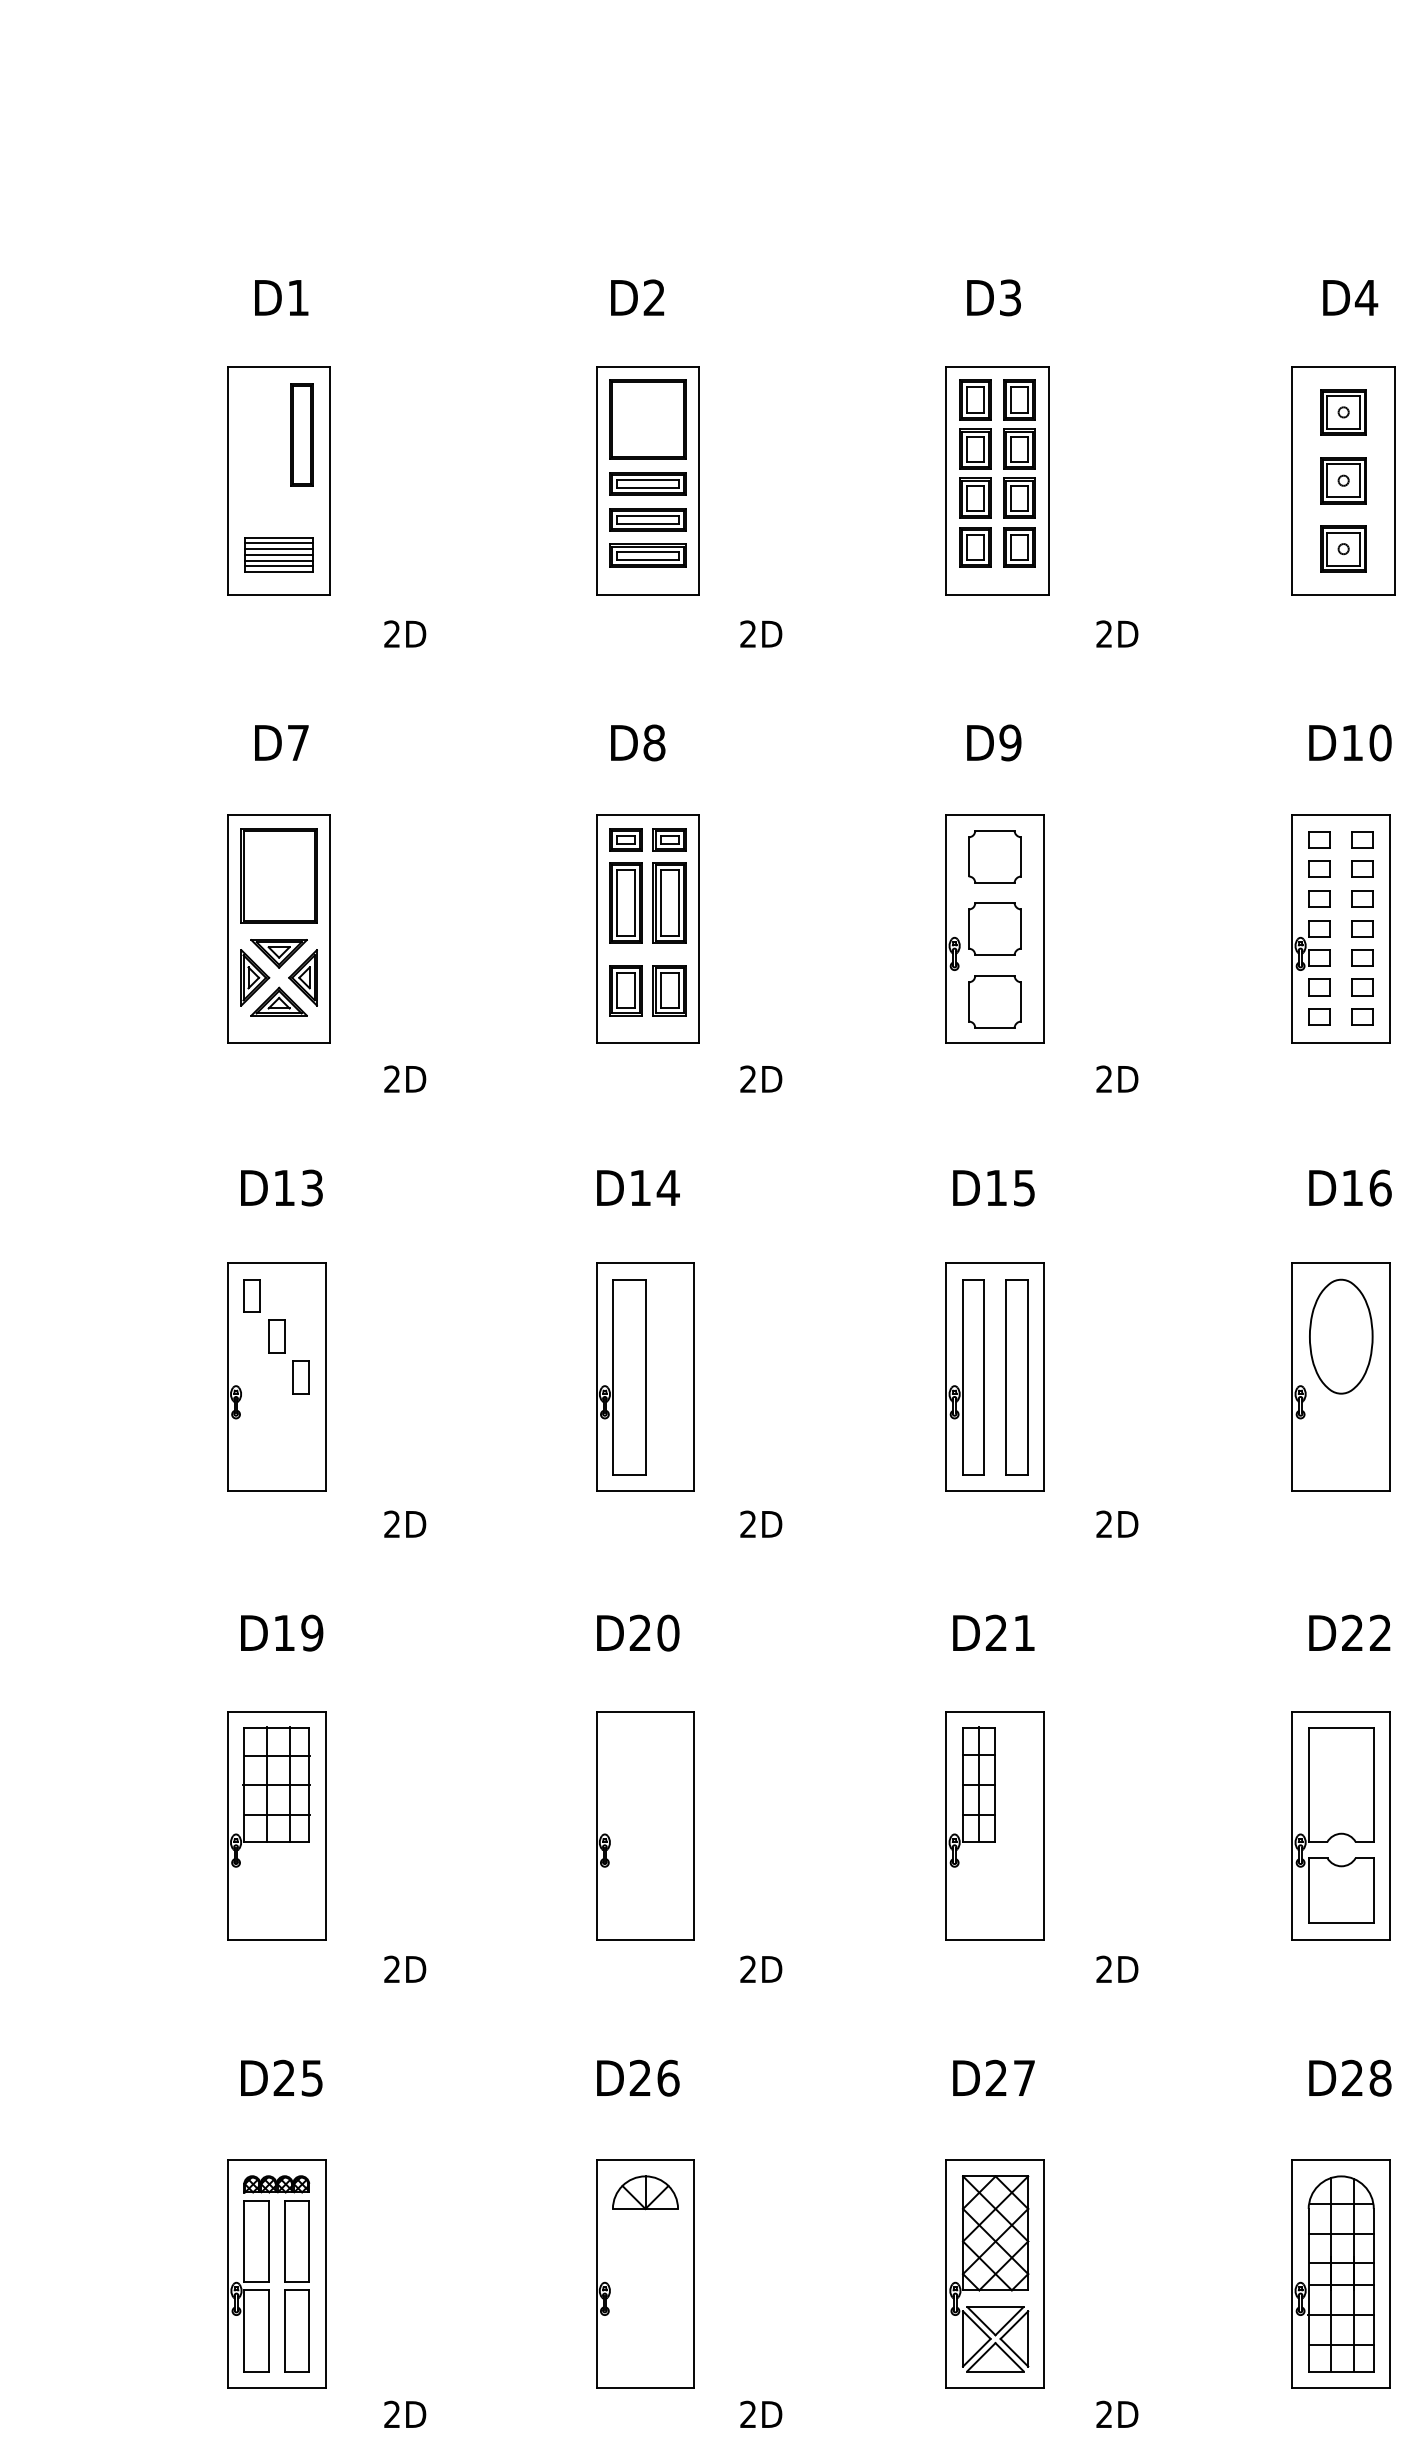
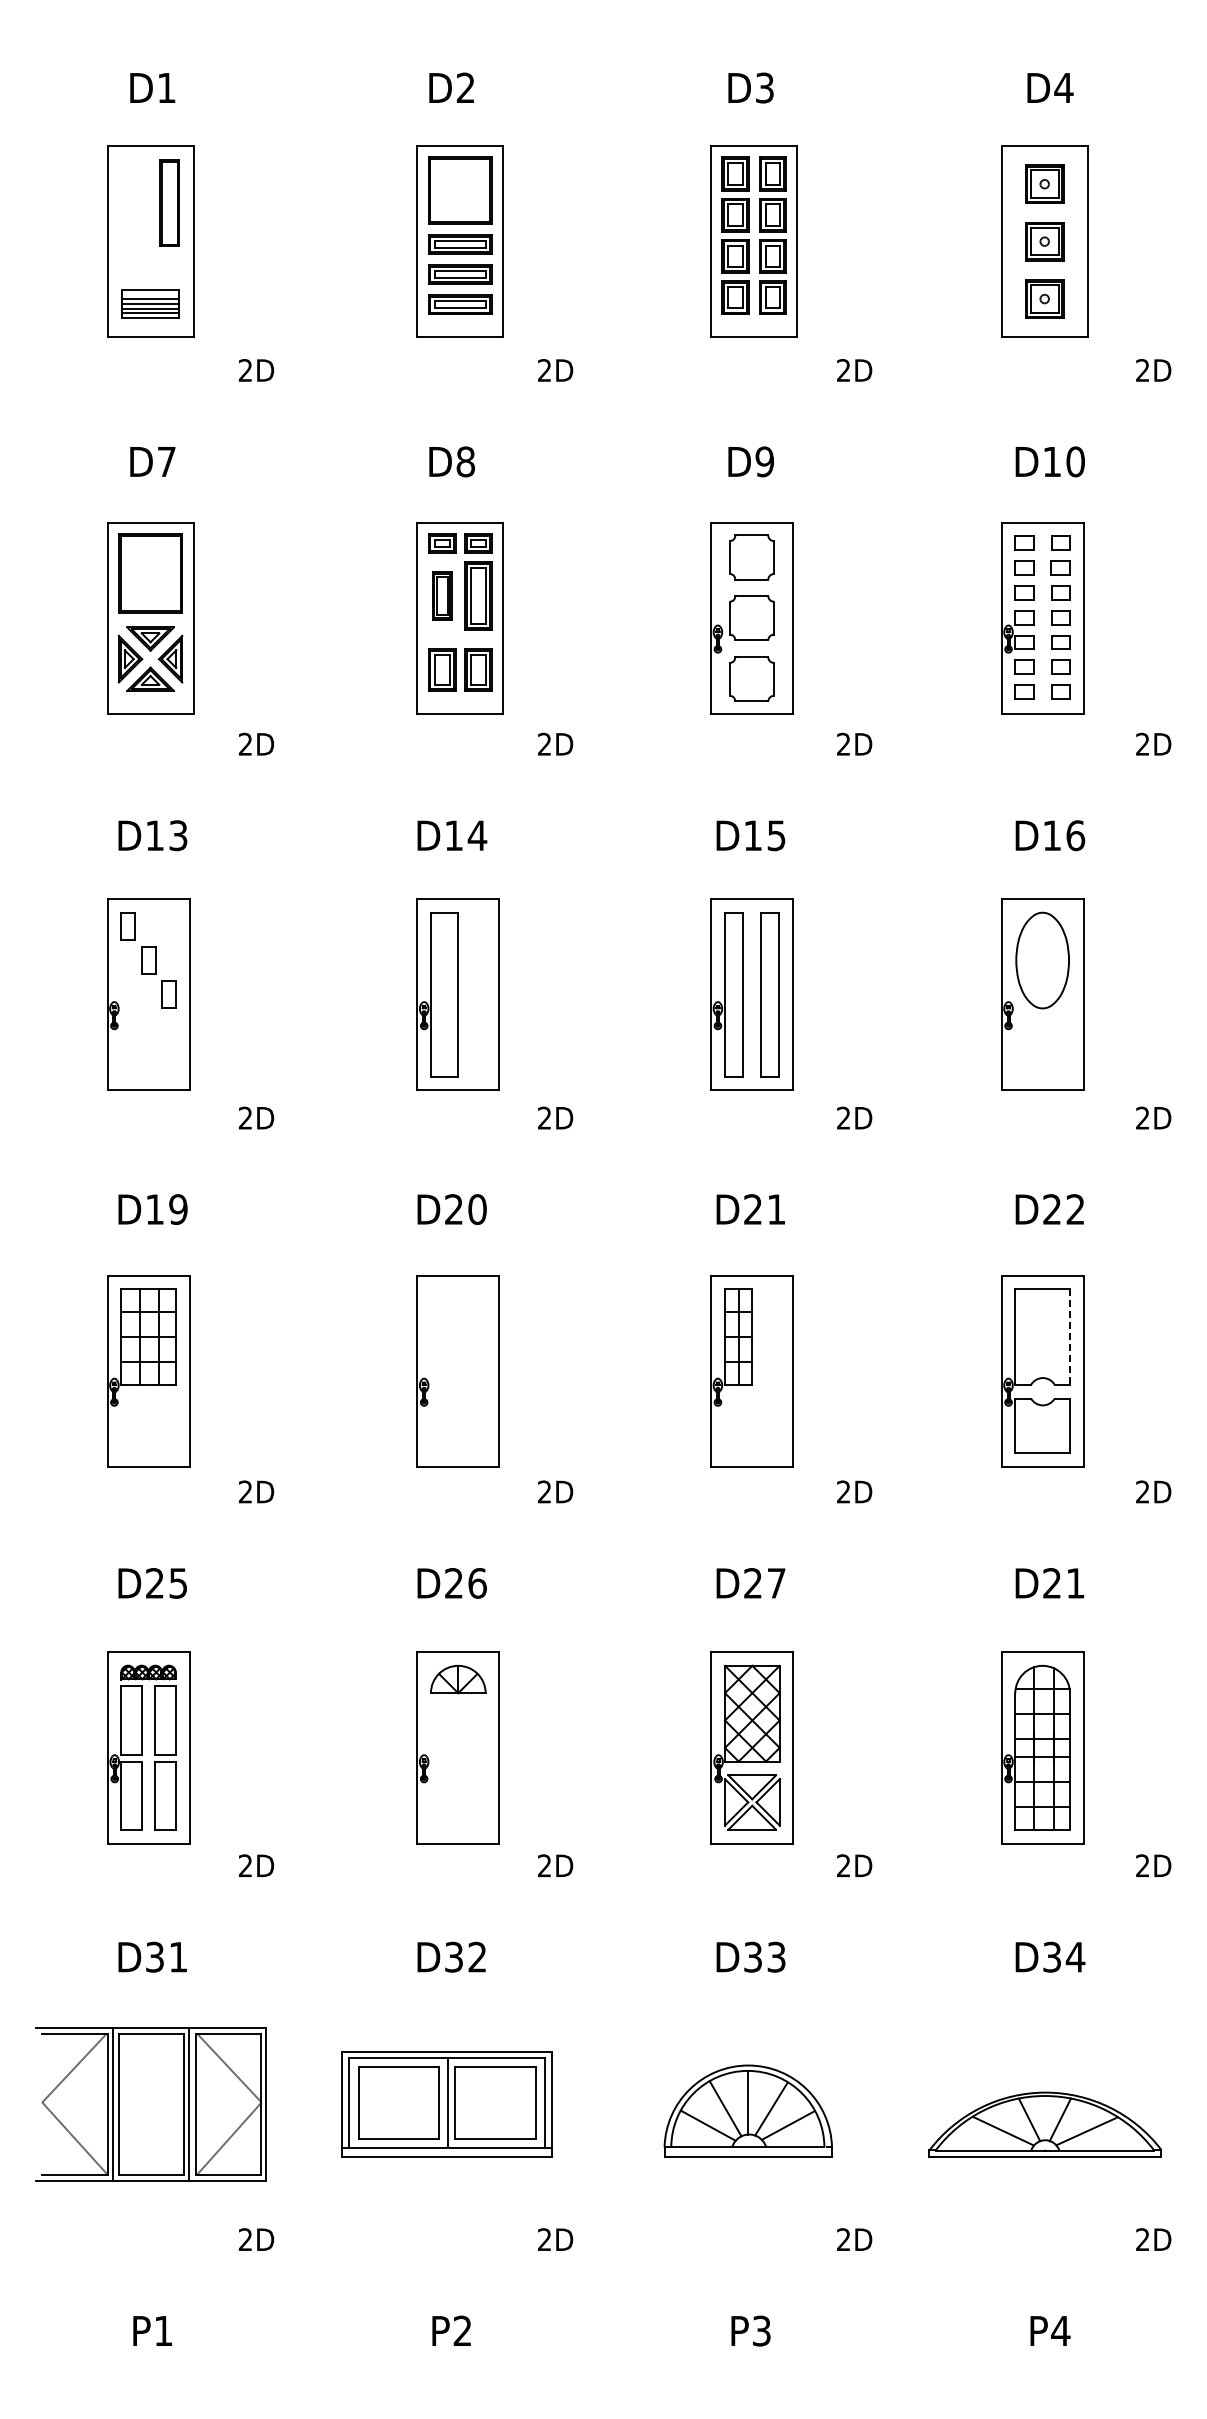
line: (279, 543) -> (150, 294), removed
part: (626, 902) -> (442, 595), size x0.7
line: (1374, 1785) -> (1070, 1337), solid -> dashed
text: (1380, 2078) -> (1075, 1583), D28 -> D21

